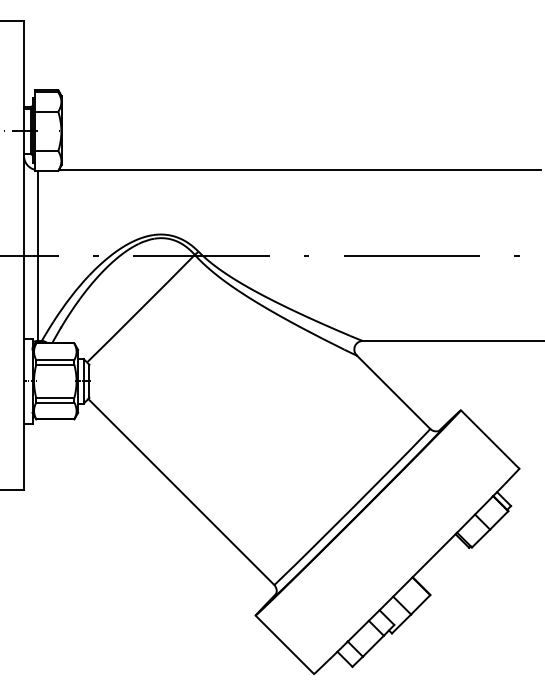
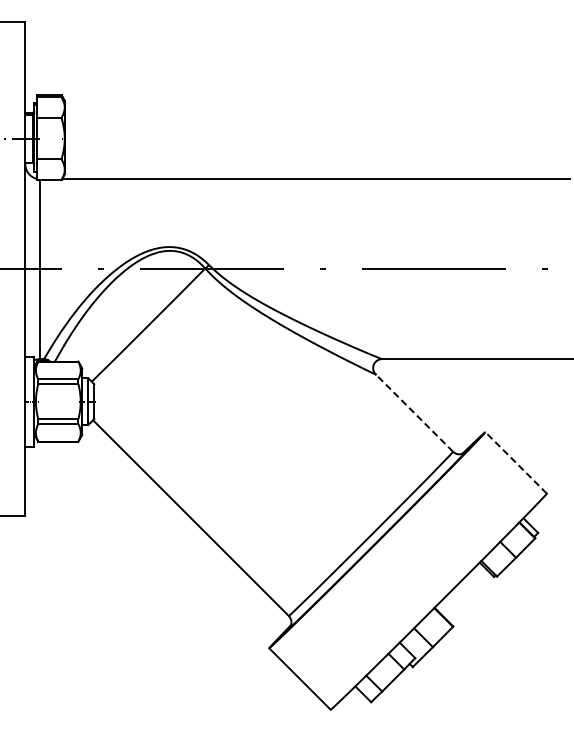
line: (393, 392) -> (414, 413), solid -> dashed
line: (489, 439) -> (515, 462), solid -> dashed

